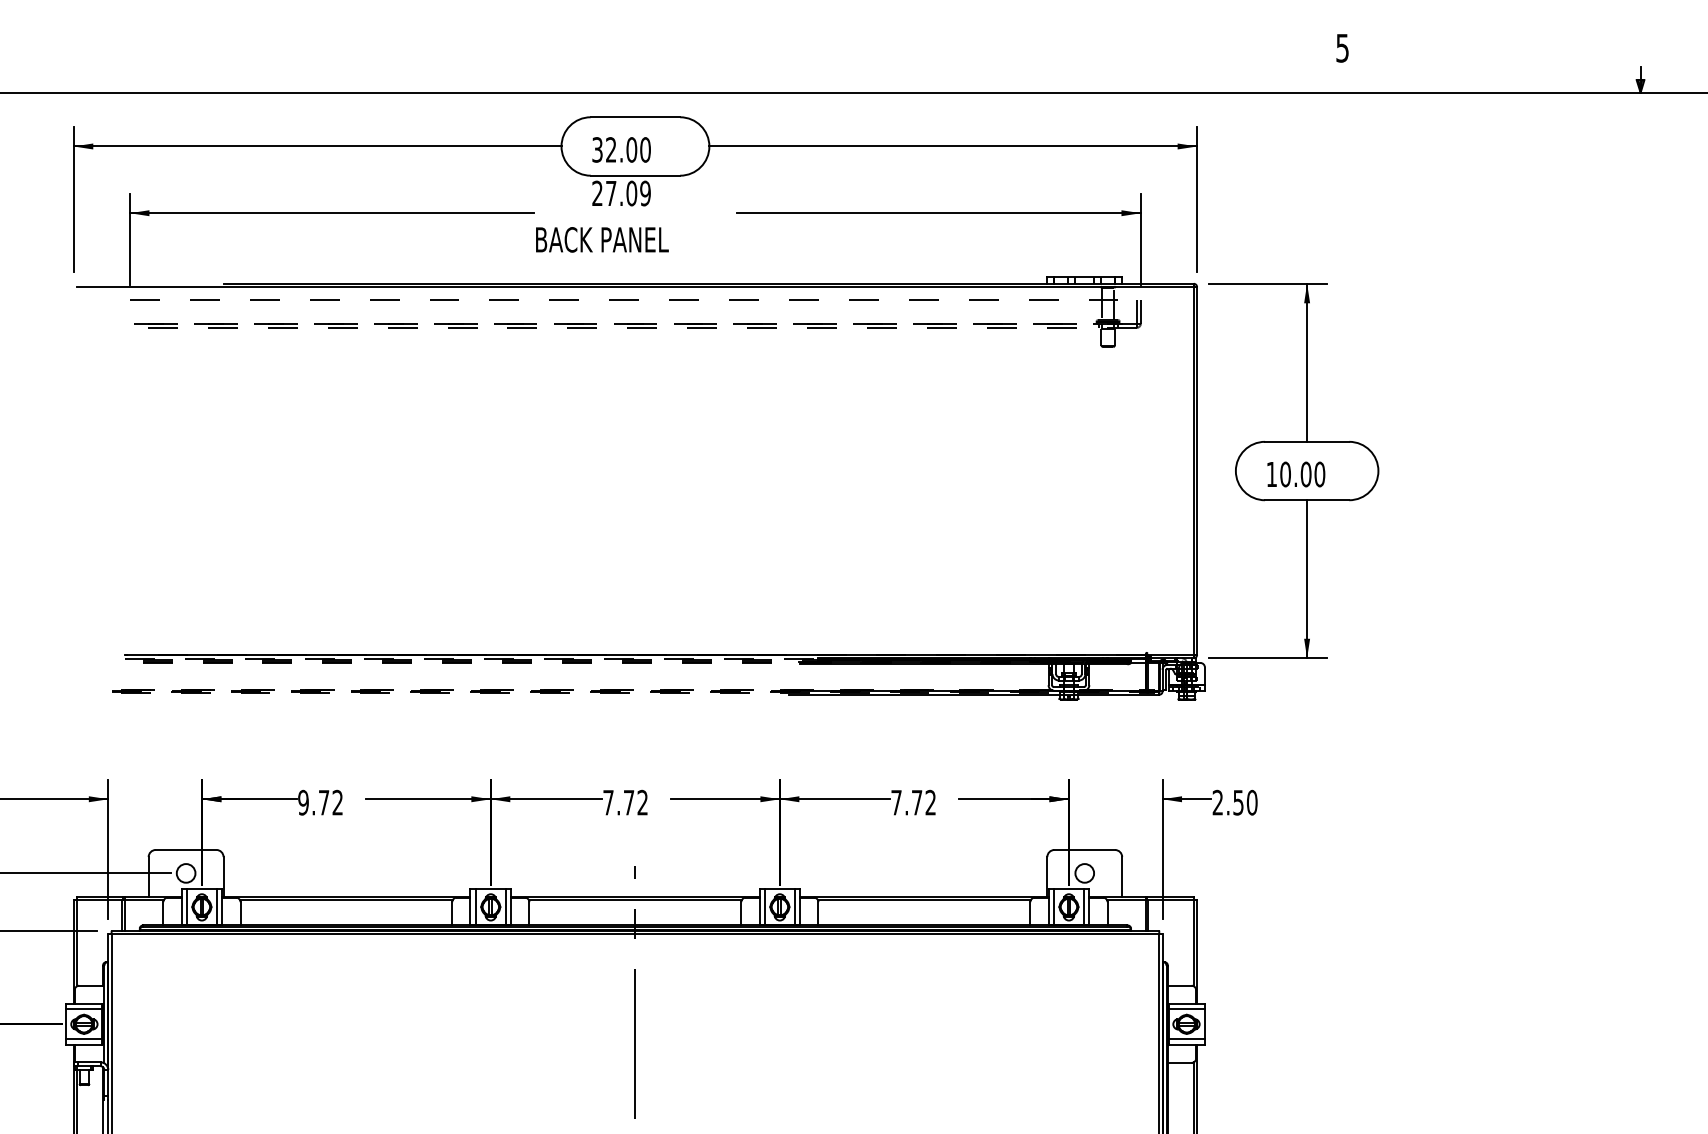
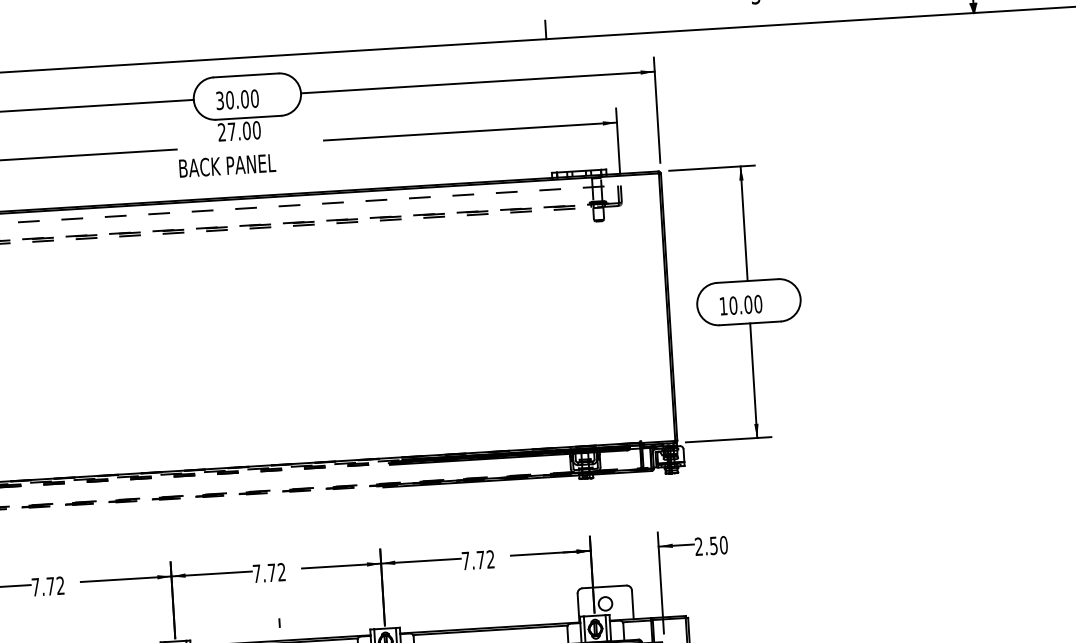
line: (1050, 79) -> (545, 29), added
text: (610, 149) -> (229, 99), 32.00 -> 30.00
text: (645, 193) -> (256, 130), 27.09 -> 27.00
text: (303, 802) -> (35, 587), 9.72 -> 7.72

